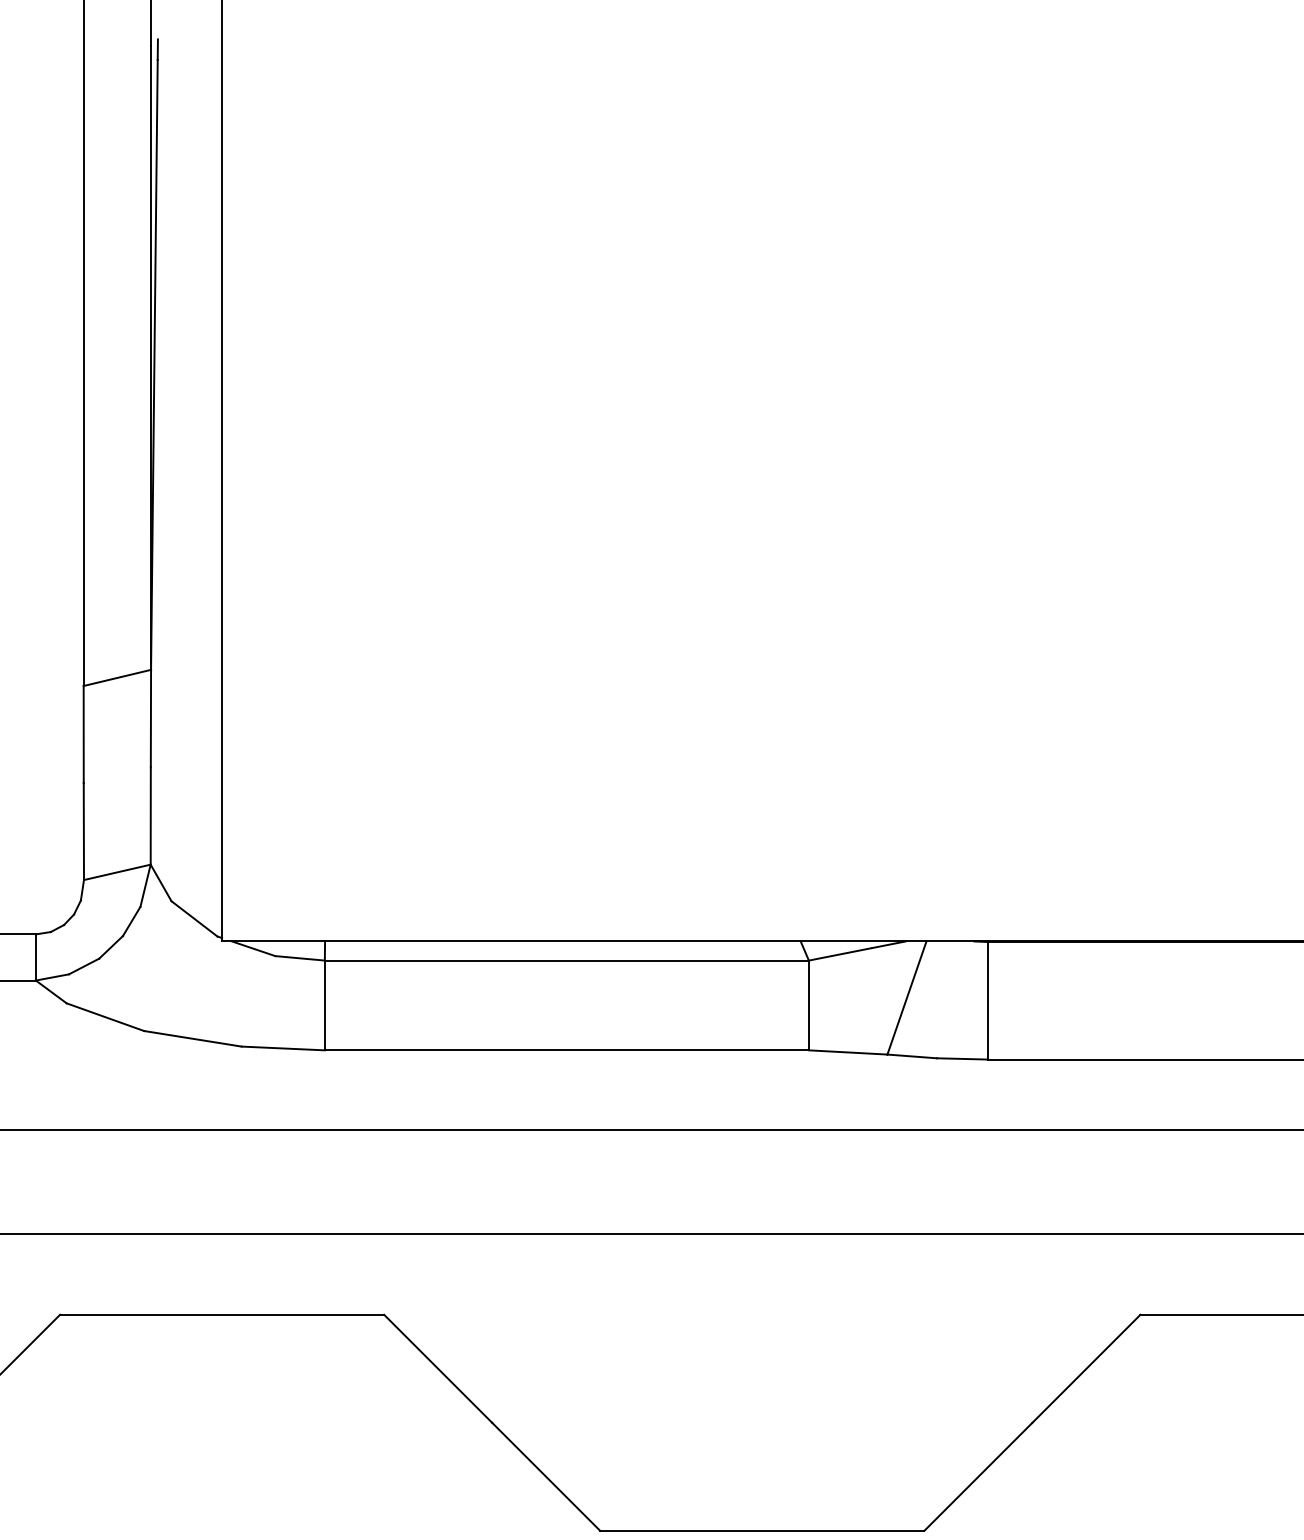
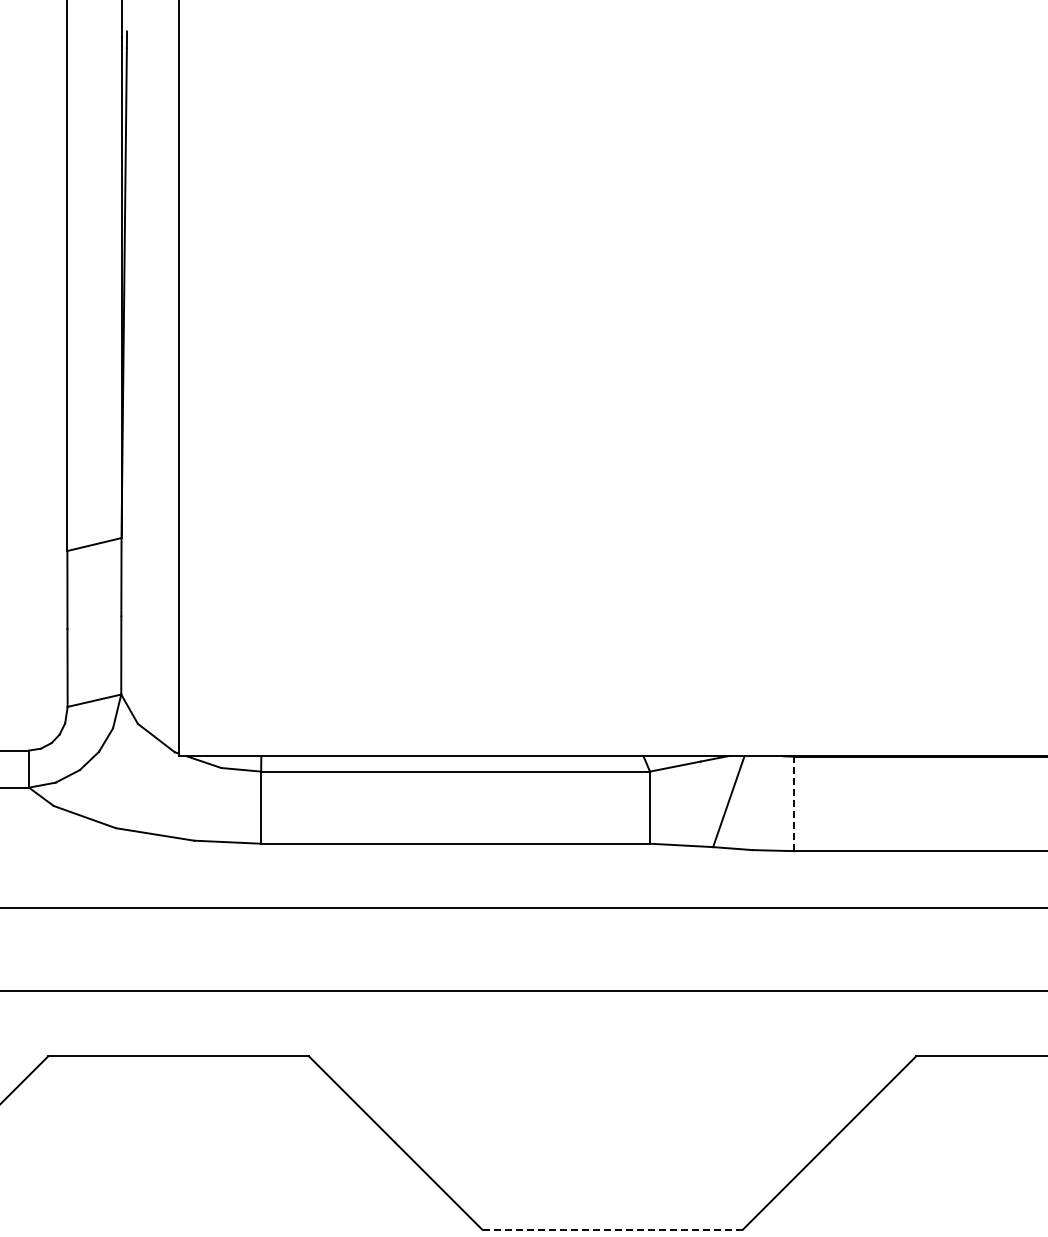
line: (987, 1000) -> (793, 803), solid -> dashed
line: (762, 1530) -> (612, 1229), solid -> dashed

